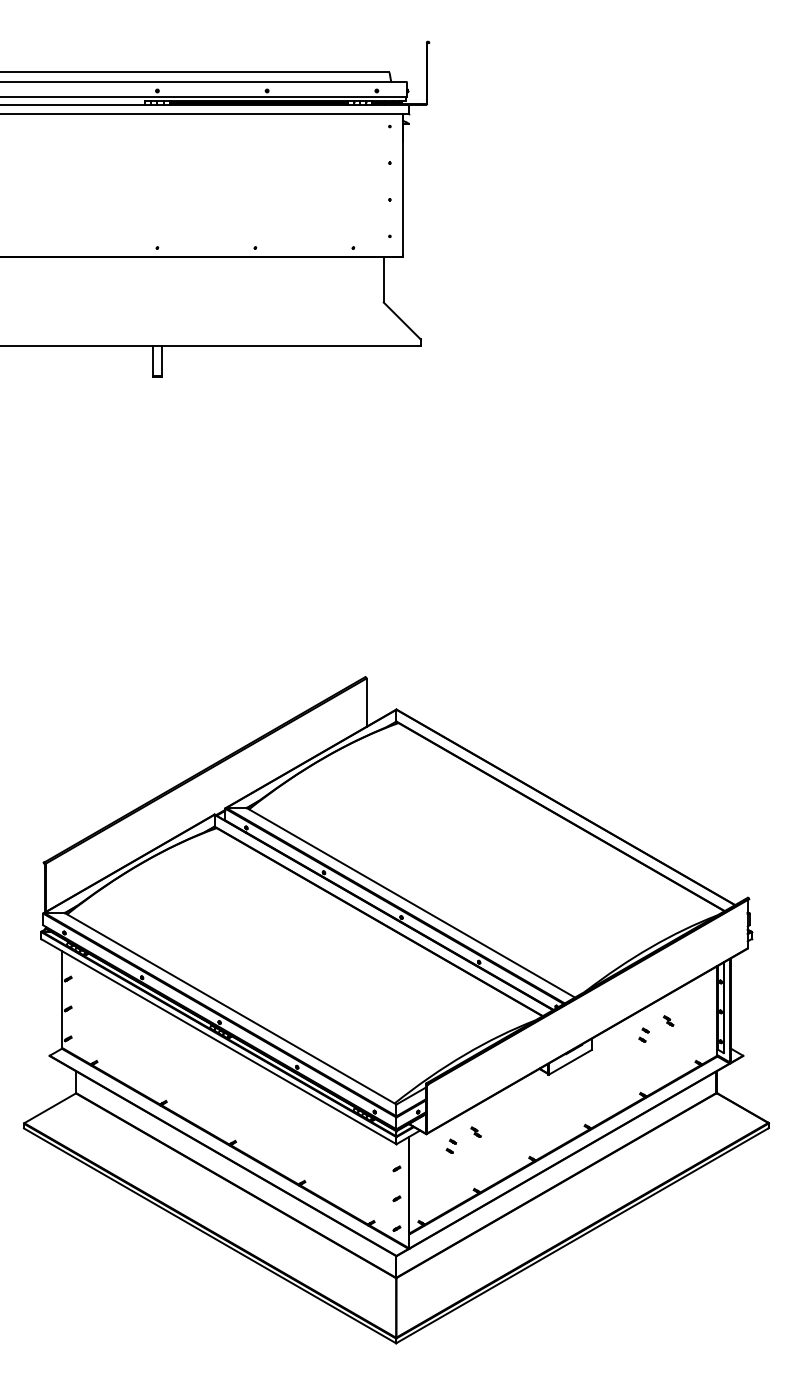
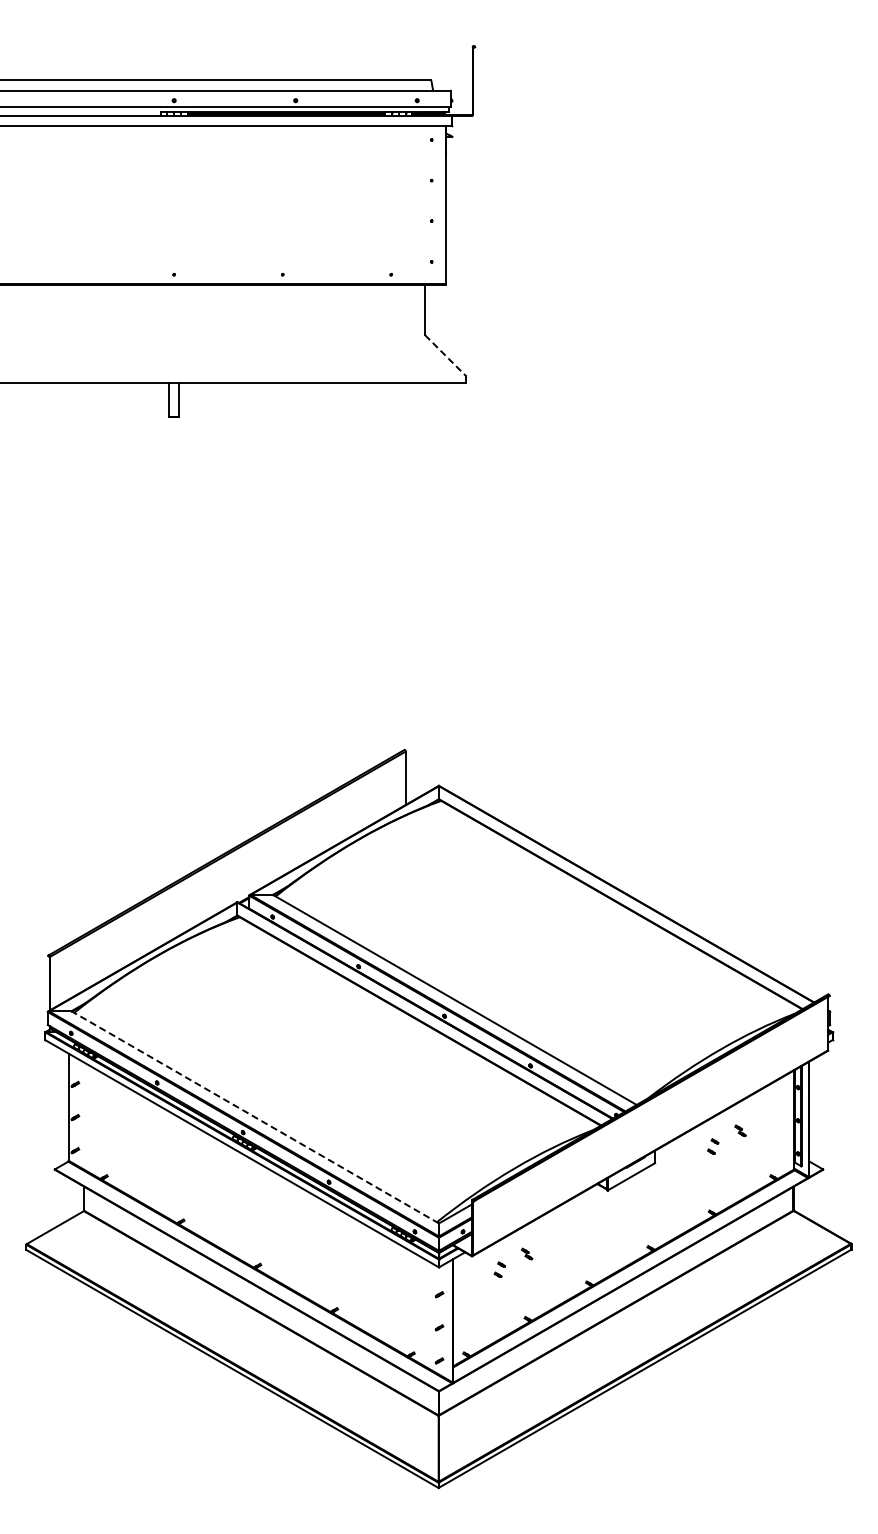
line: (402, 321) -> (445, 355), solid -> dashed
line: (229, 1008) -> (254, 1117), solid -> dashed

